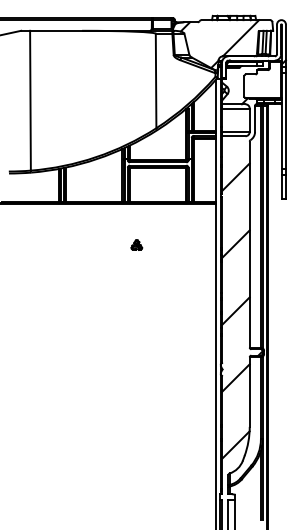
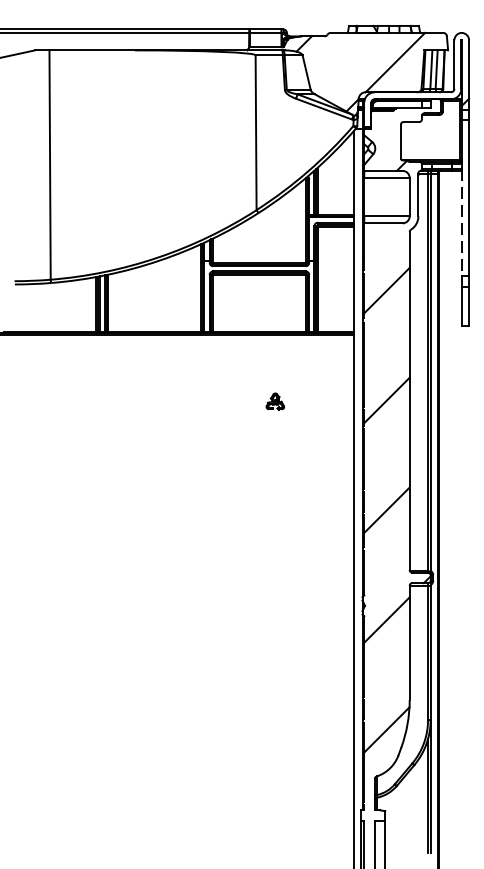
line: (281, 135) -> (461, 222), solid -> dashed
part: (136, 244) -> (274, 400), moved

